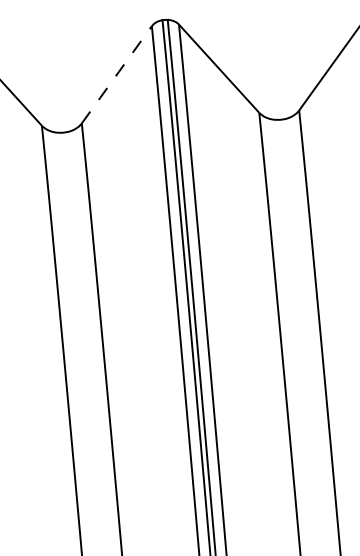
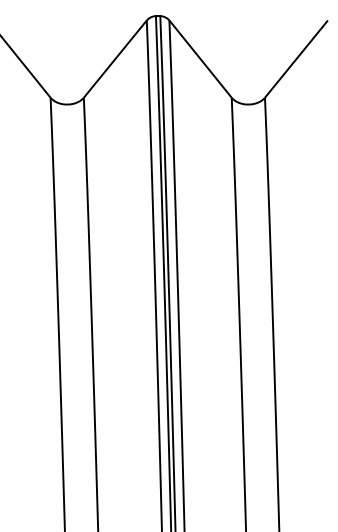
line: (117, 75) -> (115, 59), dashed -> solid

